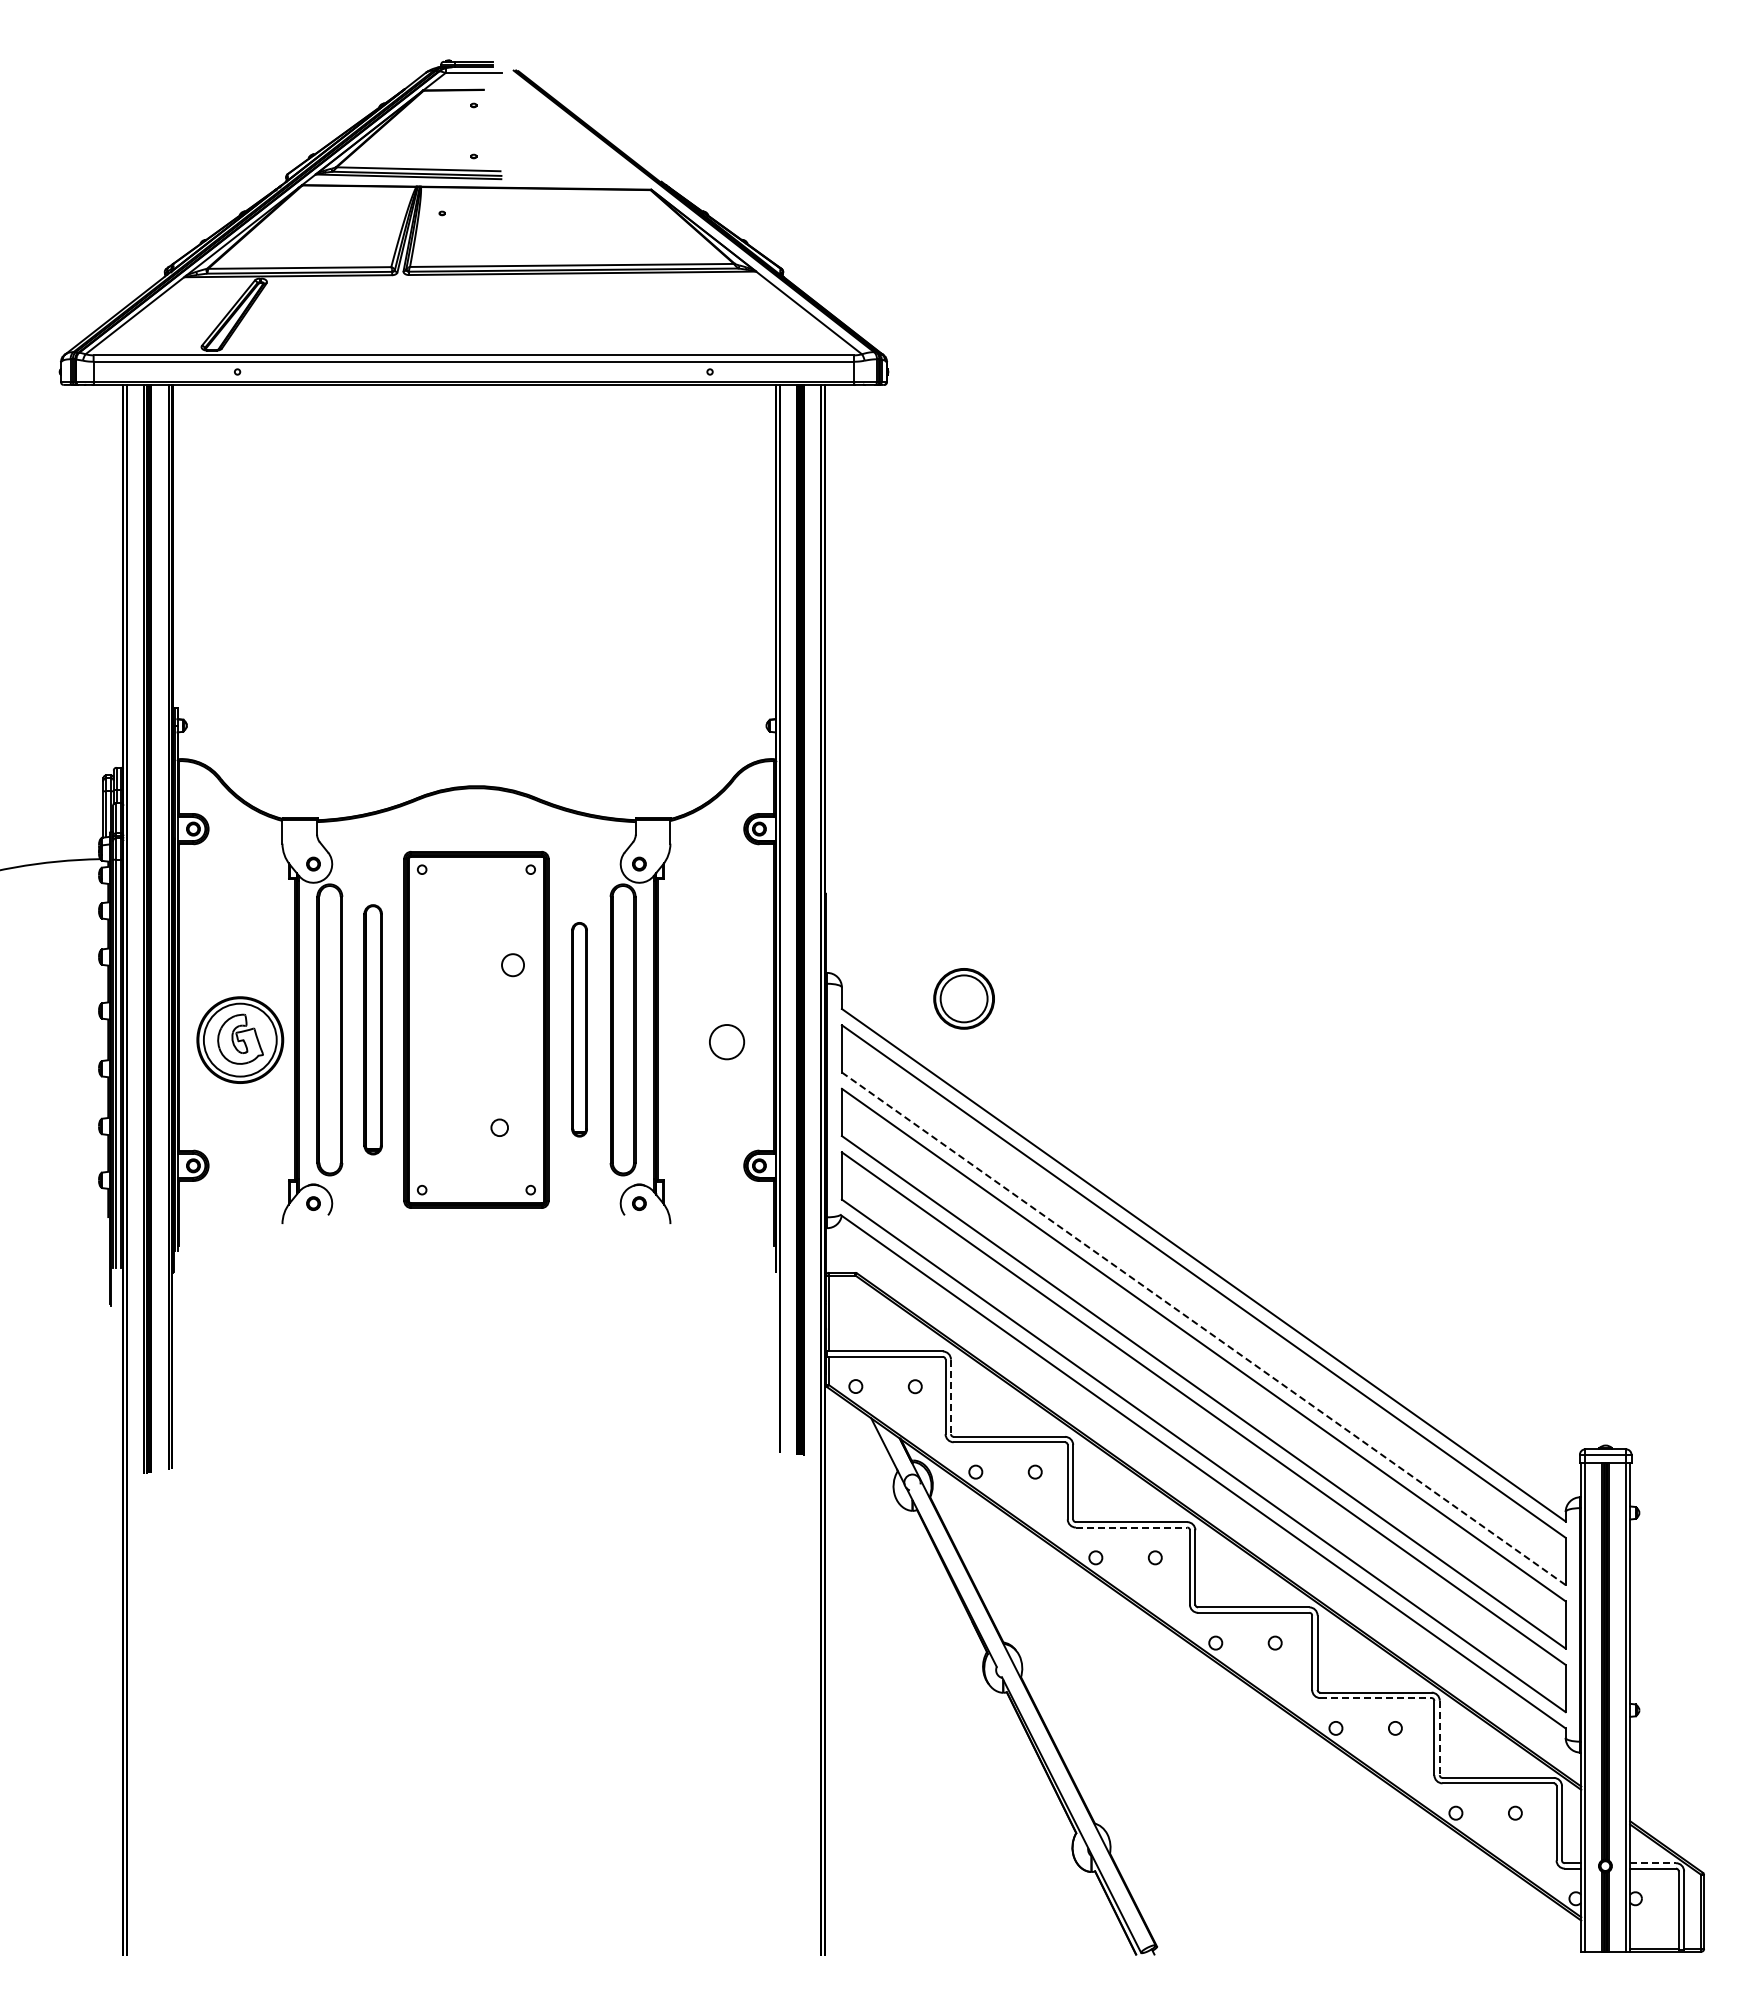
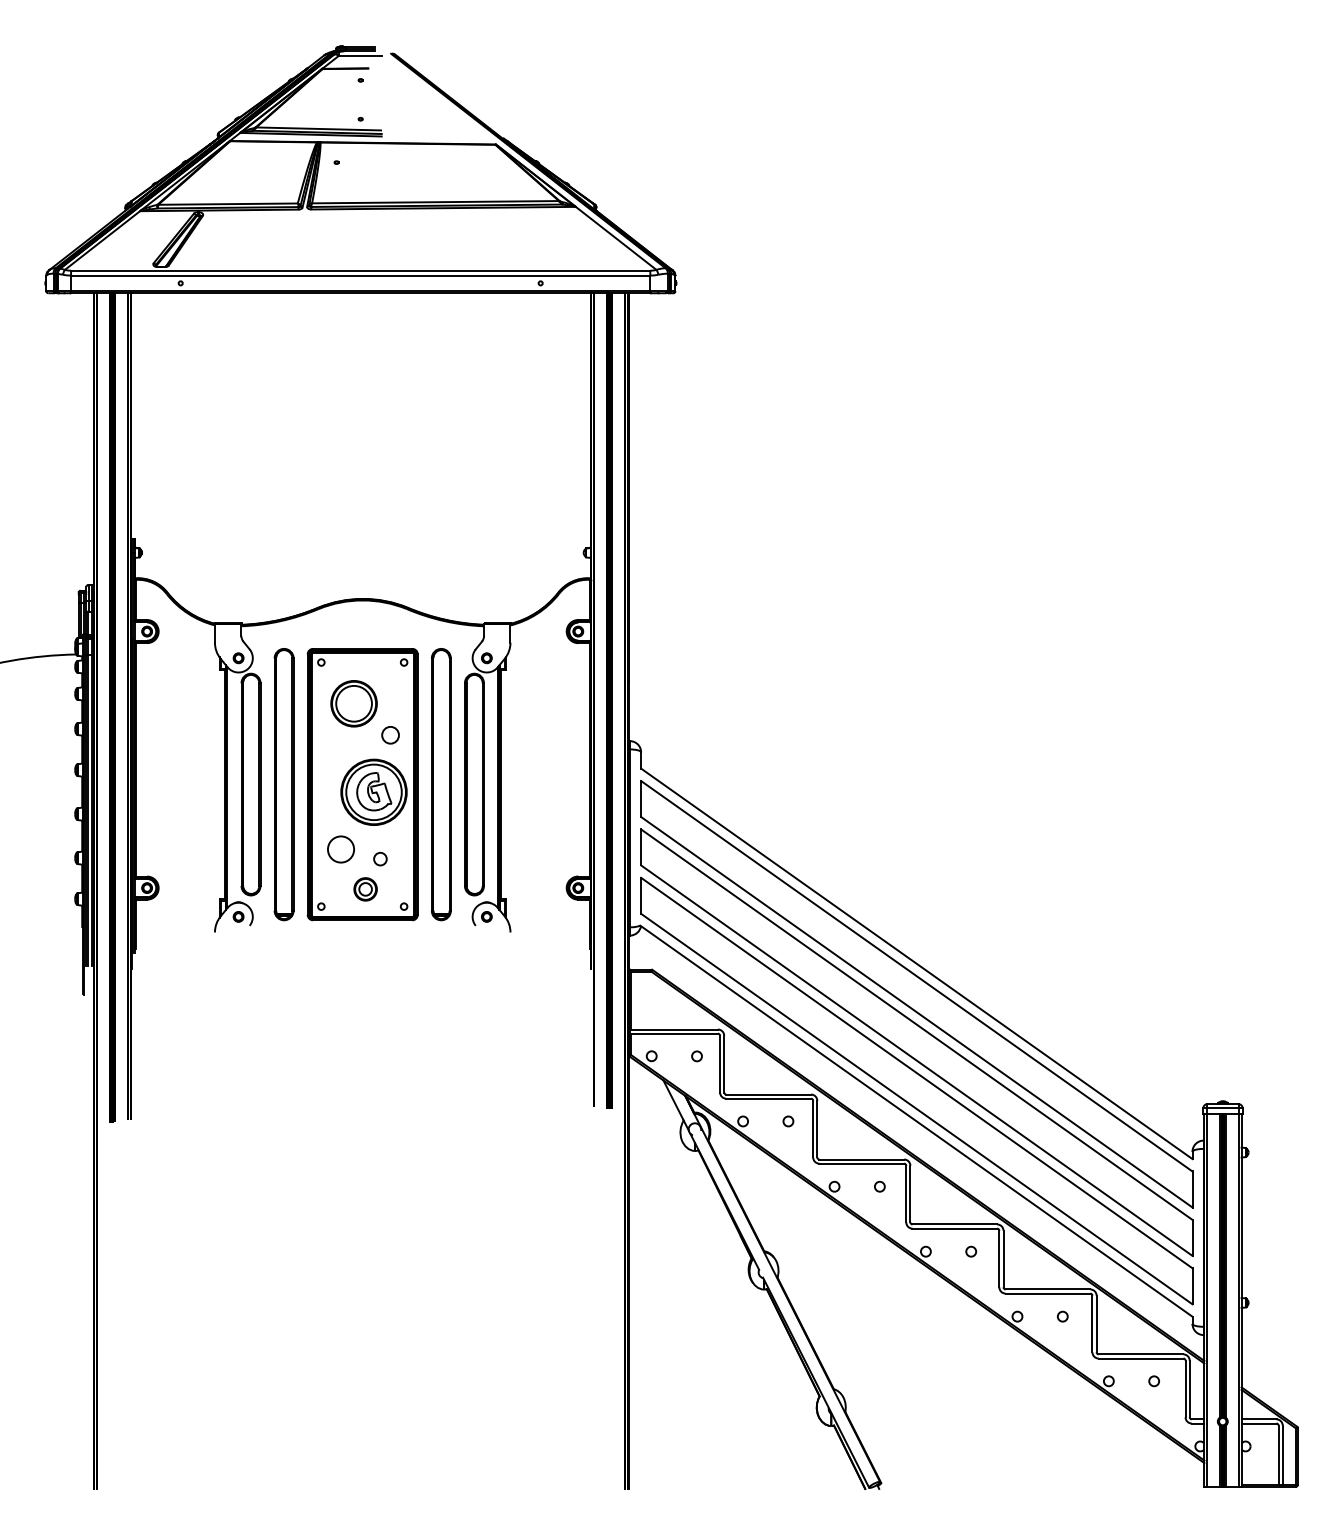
part: (963, 998) -> (353, 703), moved
part: (372, 1029) -> (283, 784), size x1.43
part: (579, 1029) -> (441, 784), size x1.67
part: (240, 1039) -> (374, 791), moved
circle: (727, 1042) -> (341, 849), moved
part: (479, 1167) -> (365, 889), added
line: (1203, 1328) -> (916, 1012), dashed -> solid
line: (950, 1397) -> (723, 1064), dashed -> solid
line: (1131, 1527) -> (861, 1163), dashed -> solid
line: (1375, 1698) -> (1047, 1293), dashed -> solid
line: (1439, 1738) -> (1096, 1324), dashed -> solid
line: (1653, 1863) -> (1259, 1419), dashed -> solid

